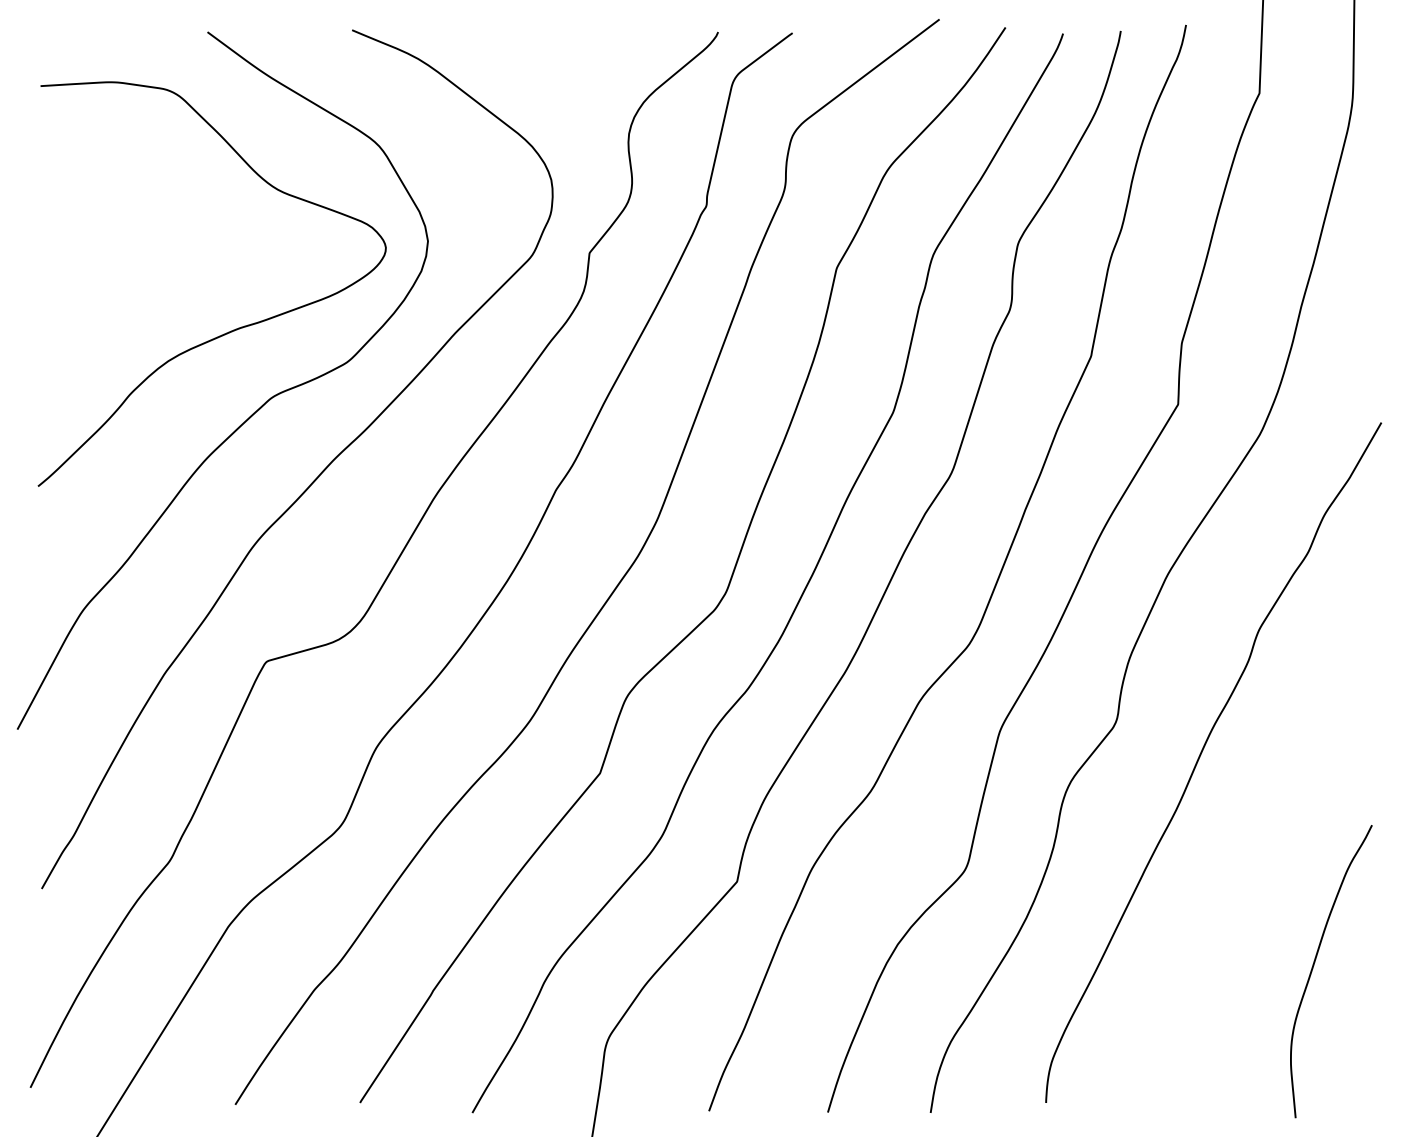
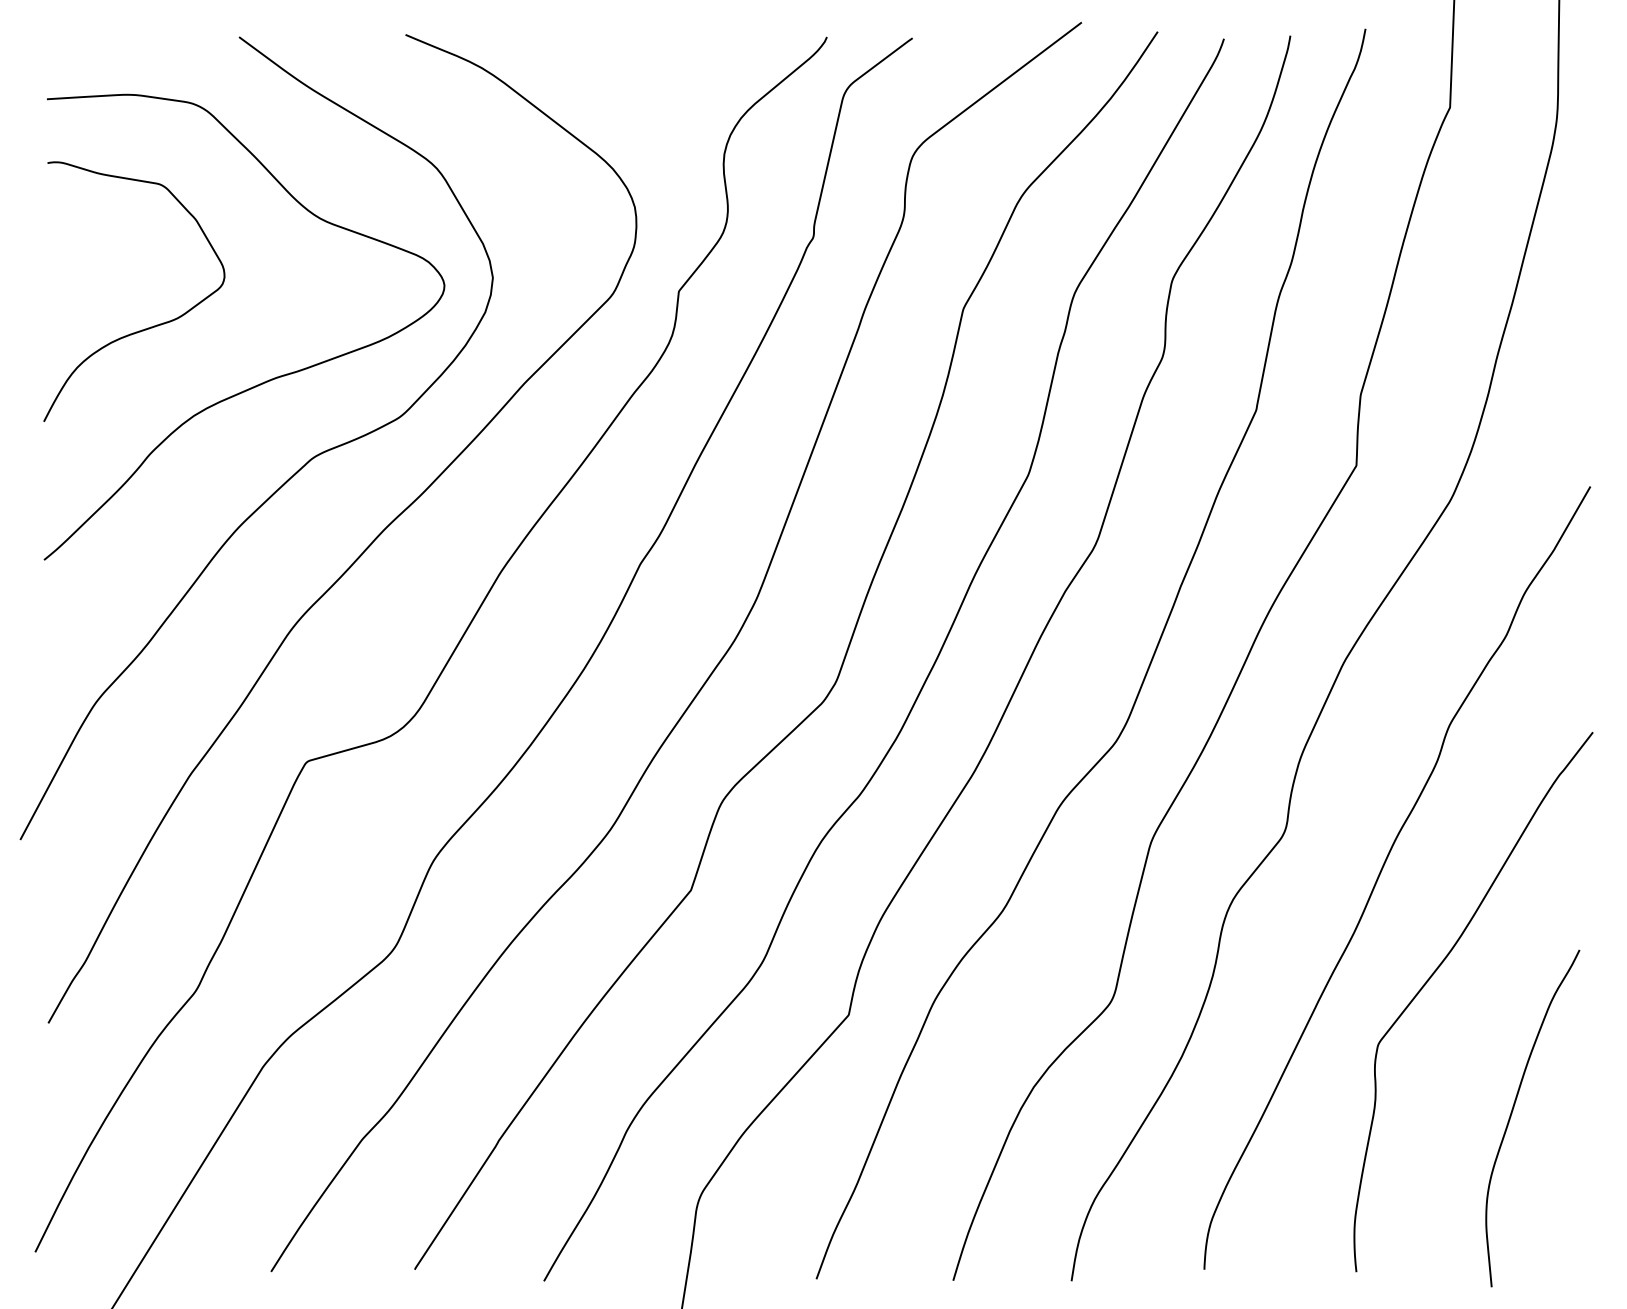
curve: (127, 284) -> (147, 327), added
curve: (1247, 844) -> (1436, 972), added

